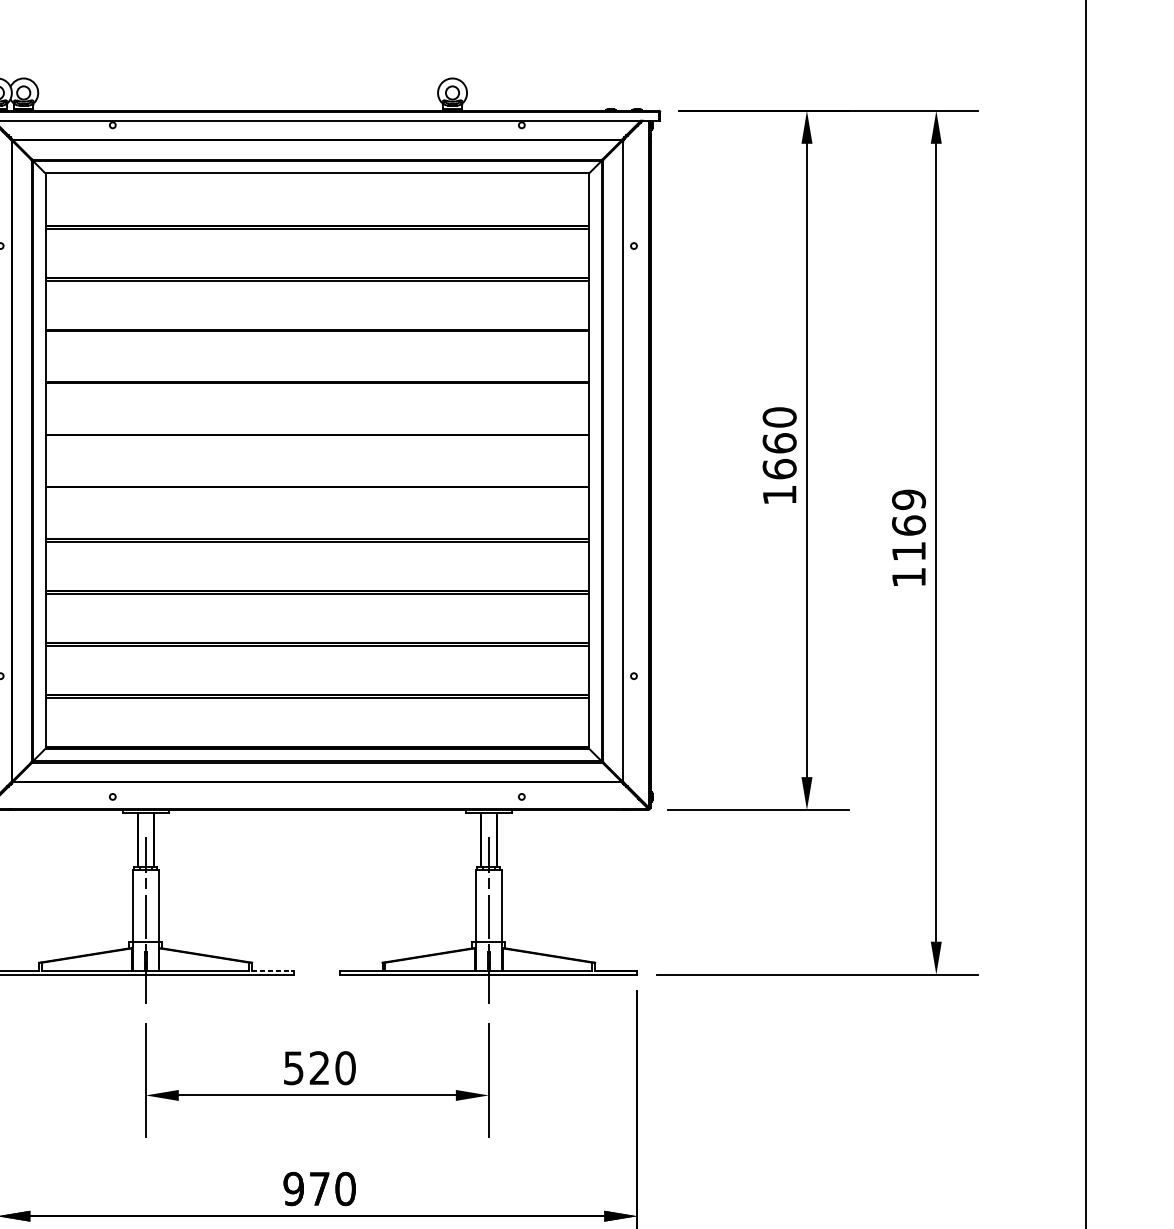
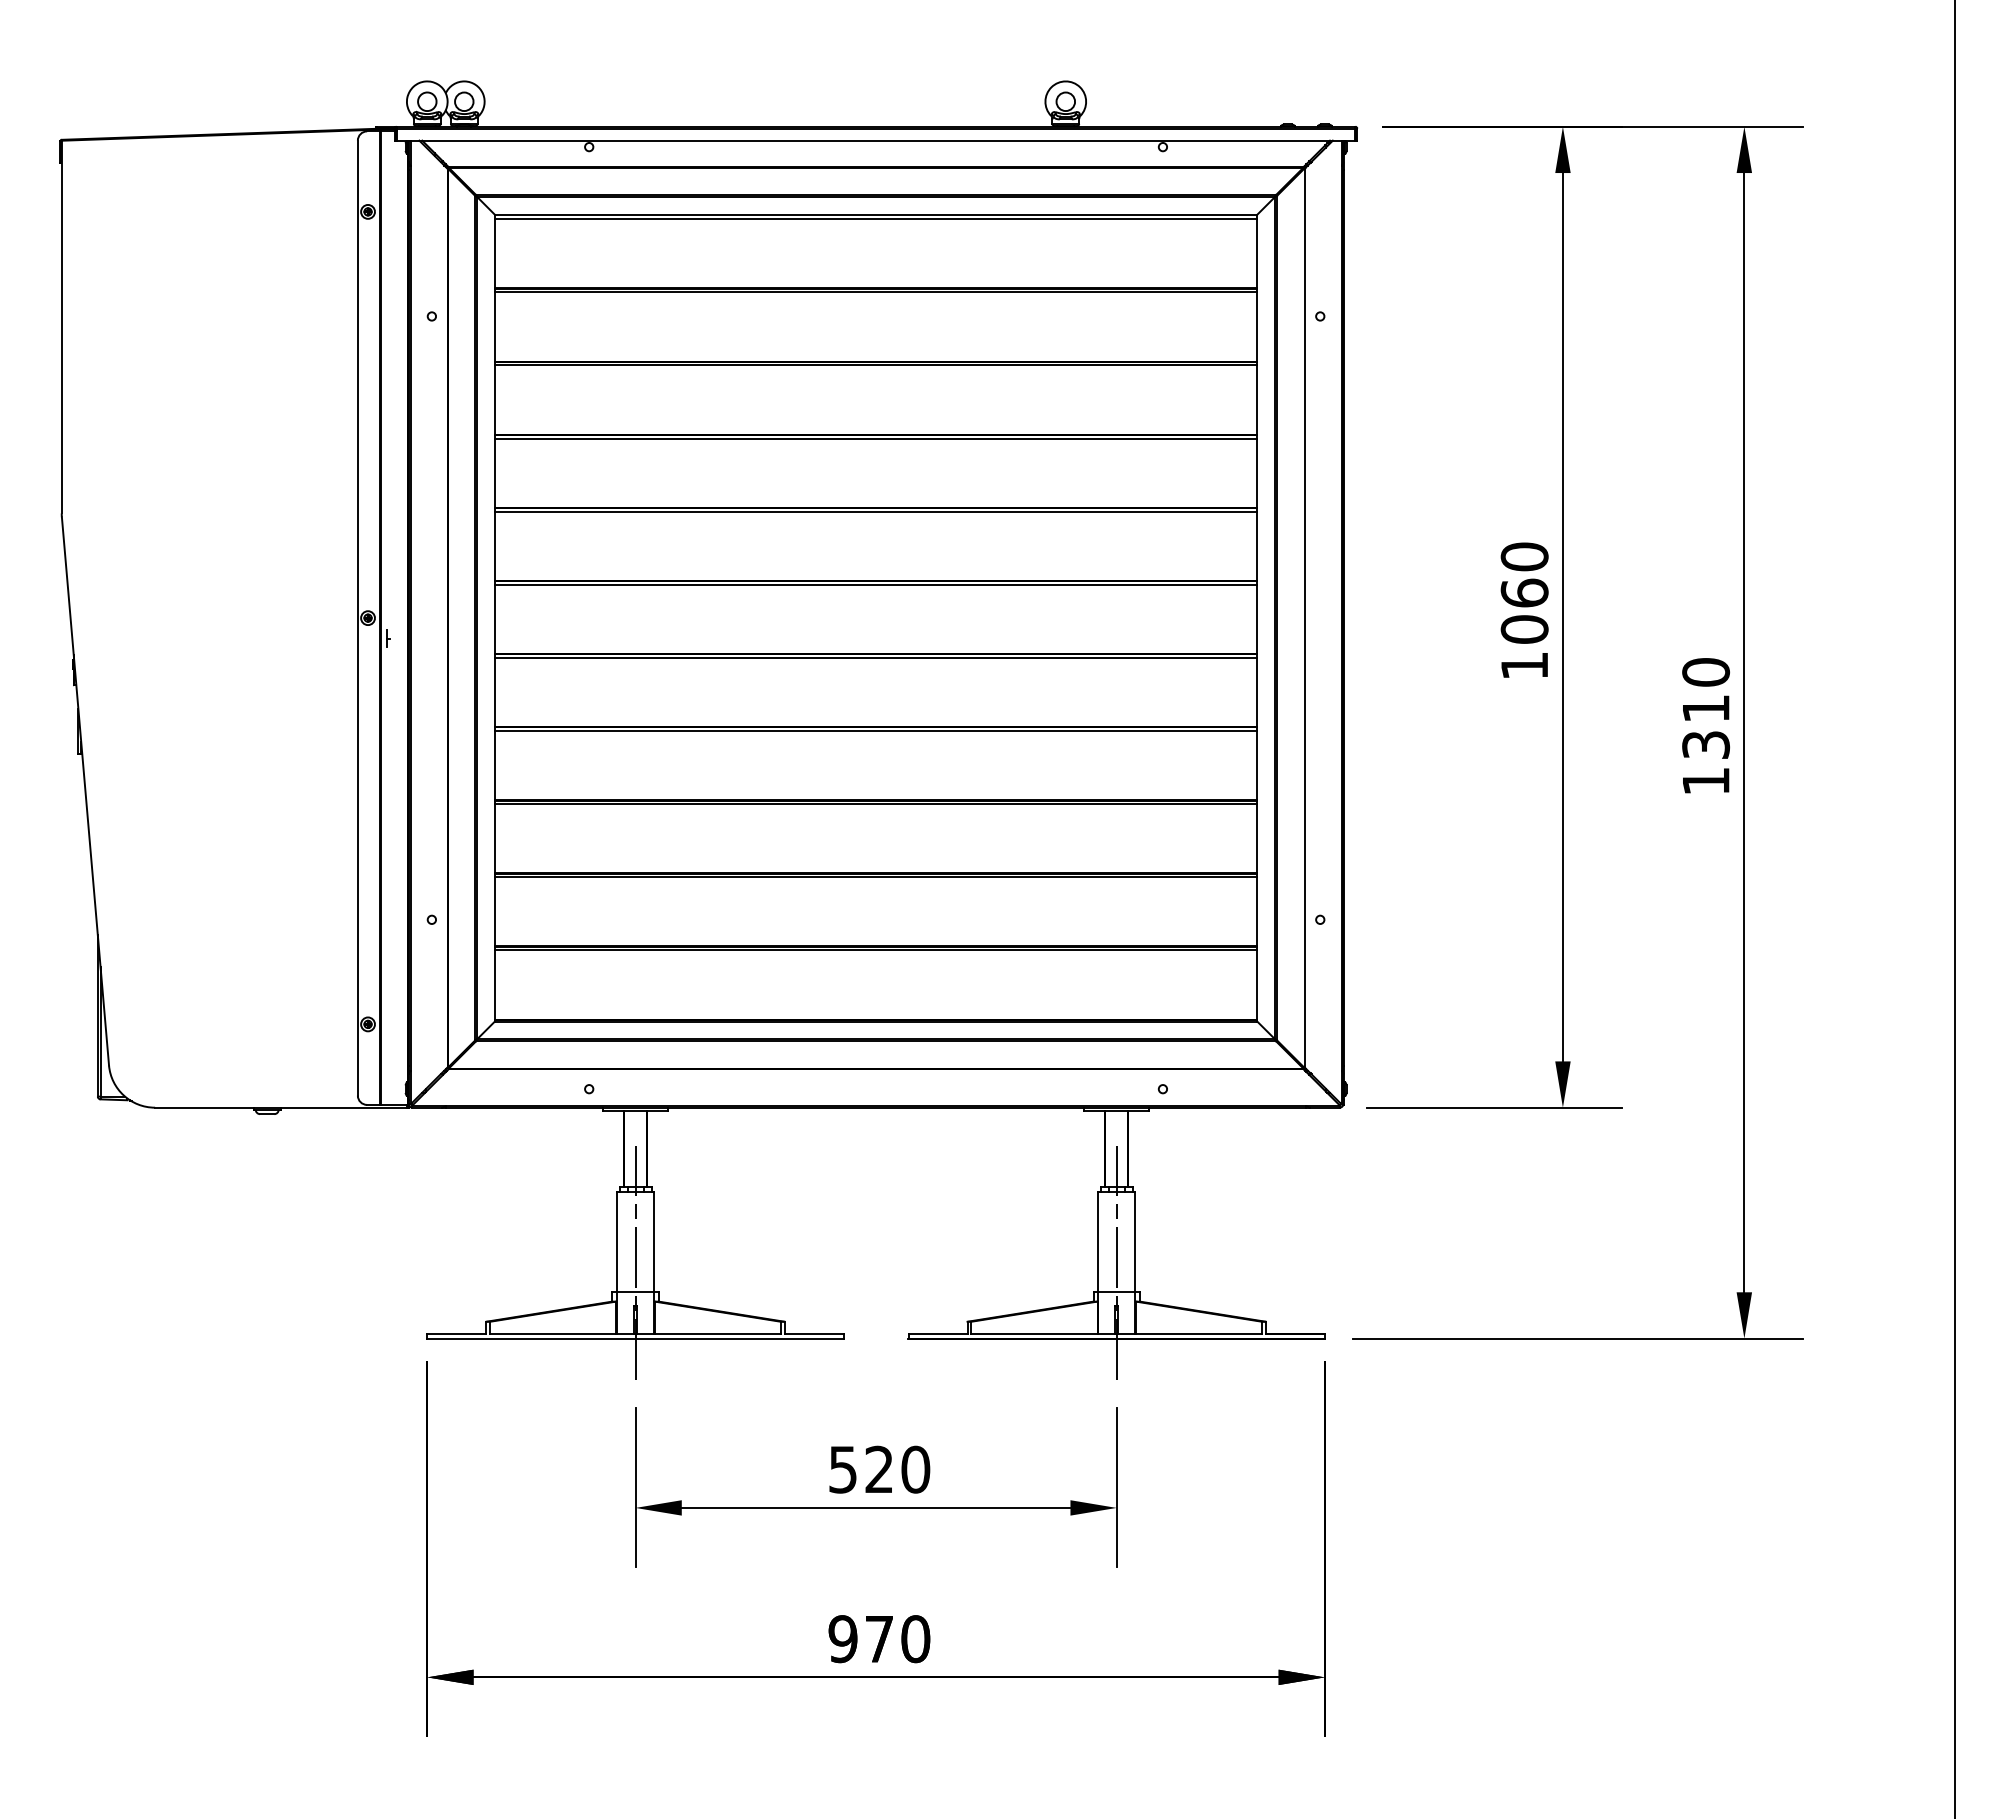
line: (316, 176) -> (875, 219), added
line: (316, 333) -> (875, 438), added
line: (316, 385) -> (875, 511), added
line: (316, 437) -> (875, 584), added
text: (779, 469) -> (1524, 629), 1660 -> 1060
line: (316, 489) -> (875, 657), added
text: (909, 525) -> (1706, 708), 1169 -> 1310
line: (273, 971) -> (814, 1333), dashed -> solid

